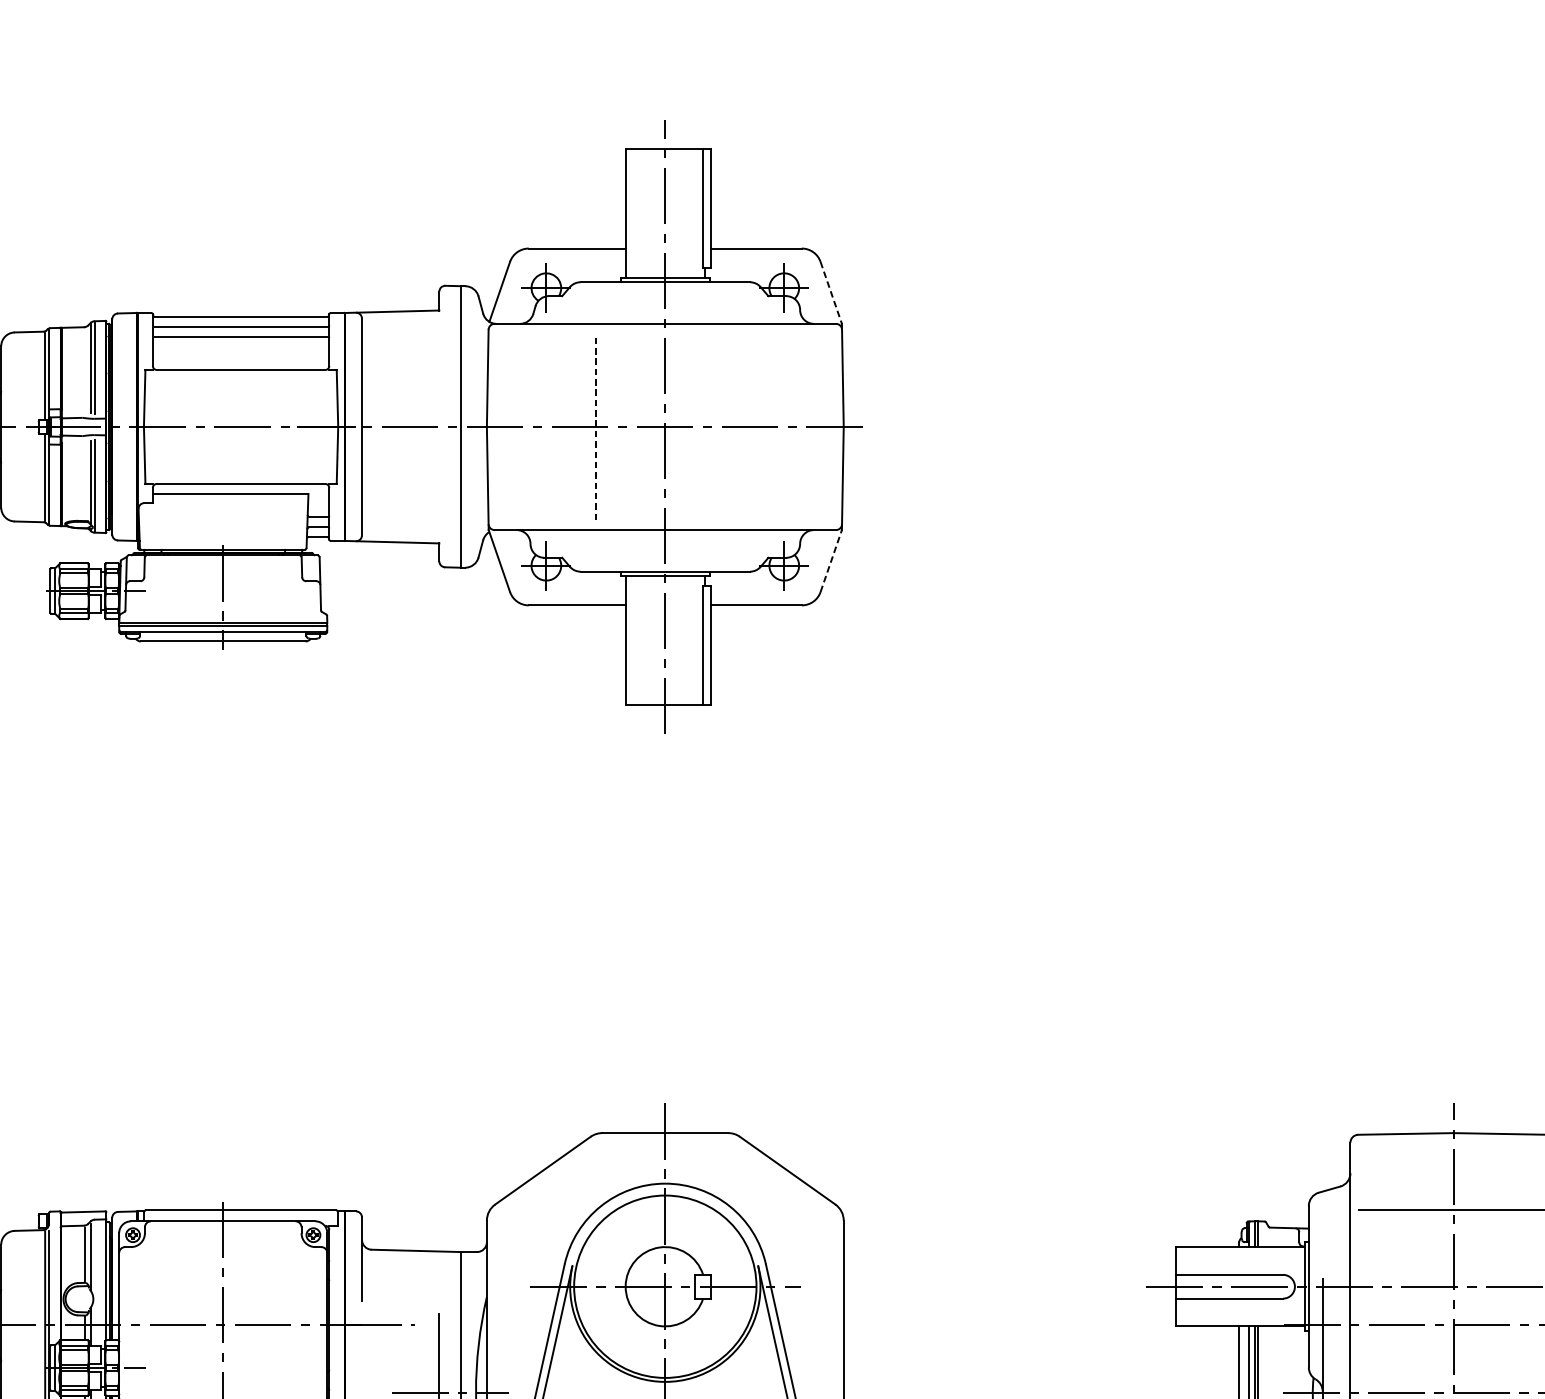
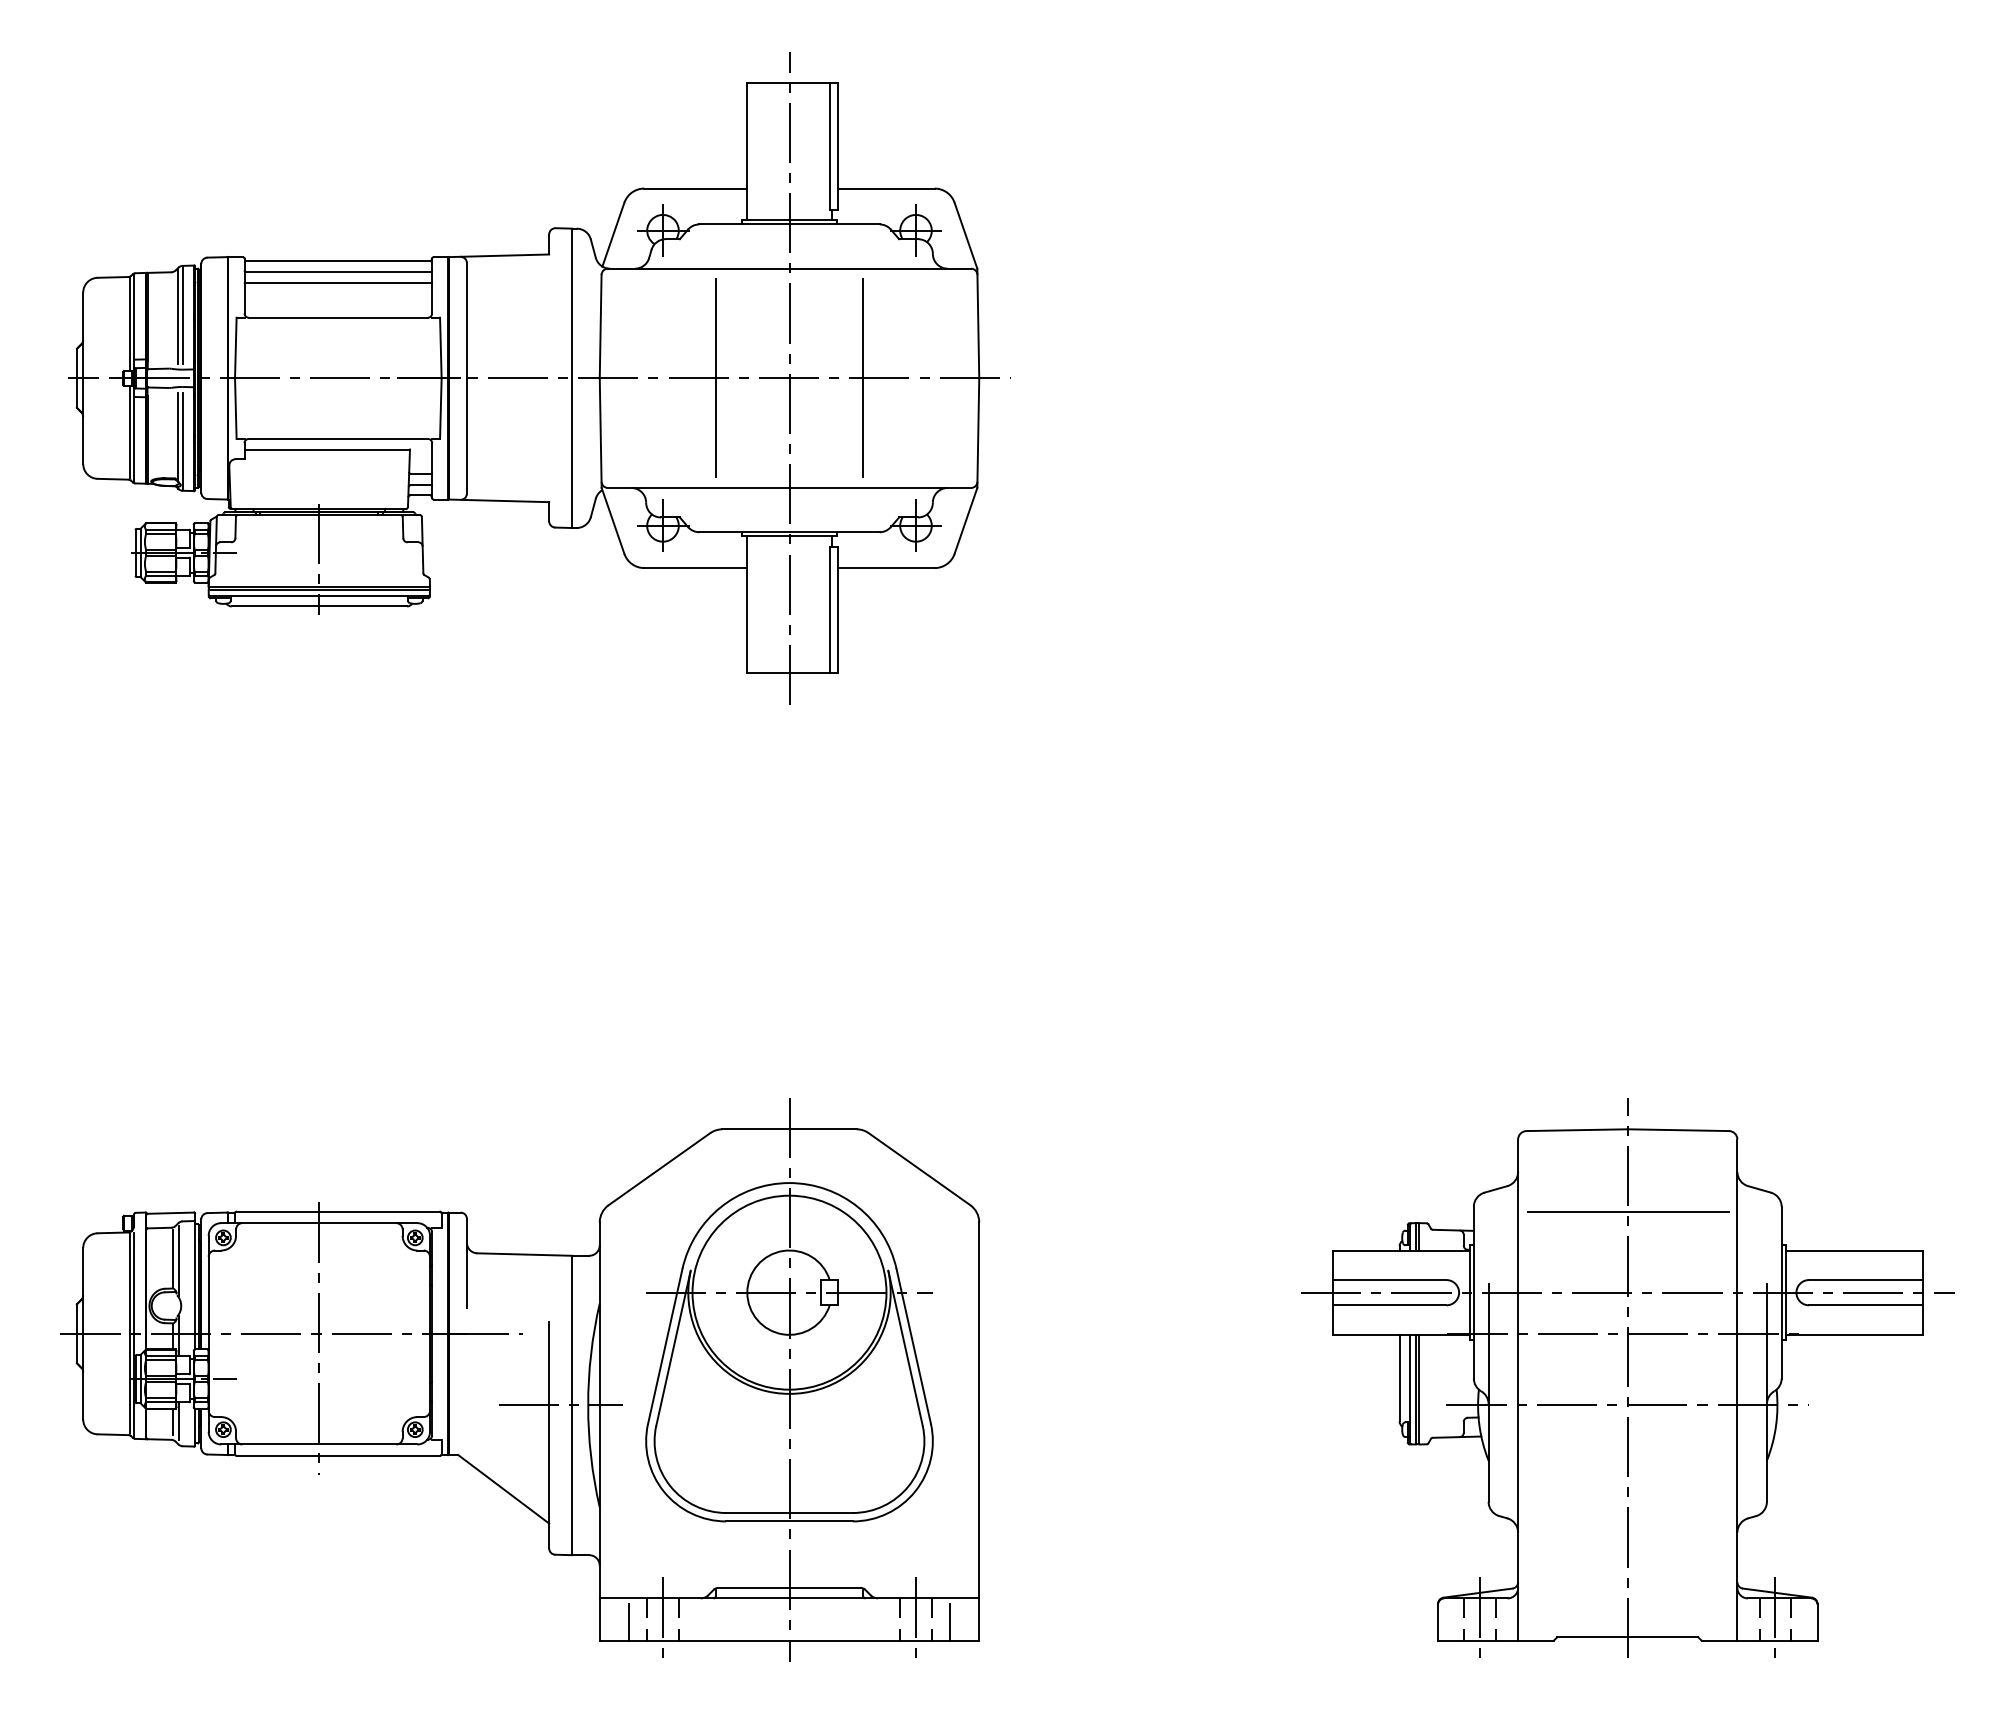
line: (830, 292) -> (965, 235), dashed -> solid
line: (595, 426) -> (715, 377), dashed -> solid
line: (734, 427) -> (863, 378), added
line: (830, 560) -> (965, 520), dashed -> solid

